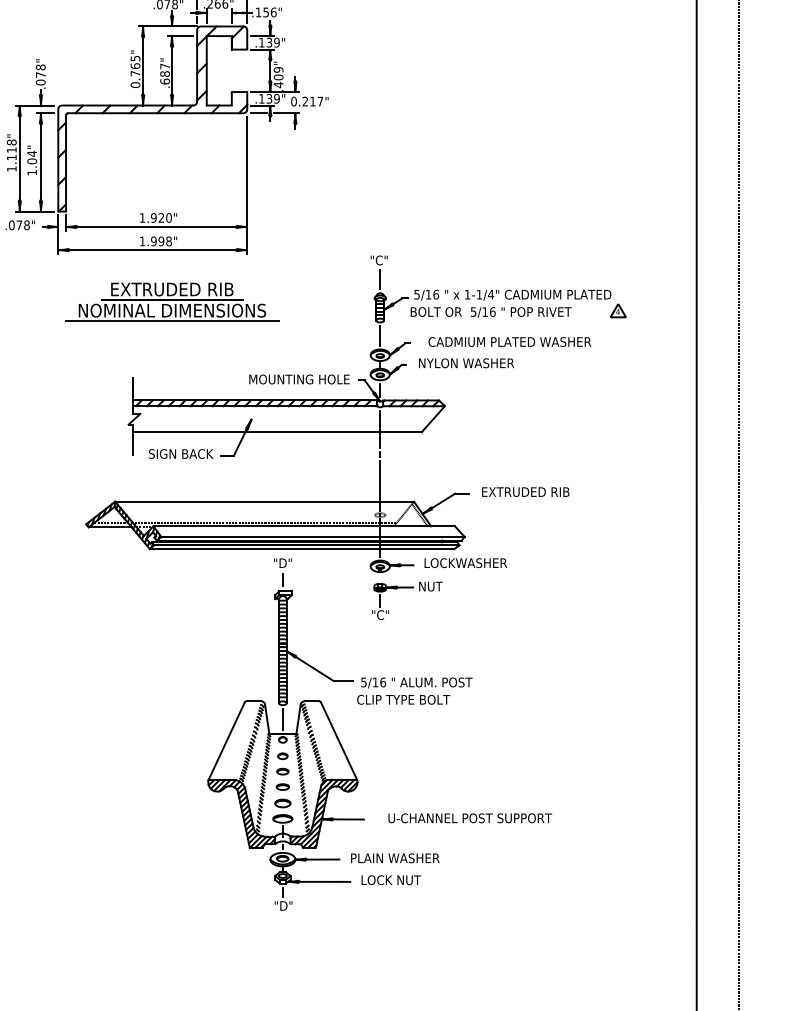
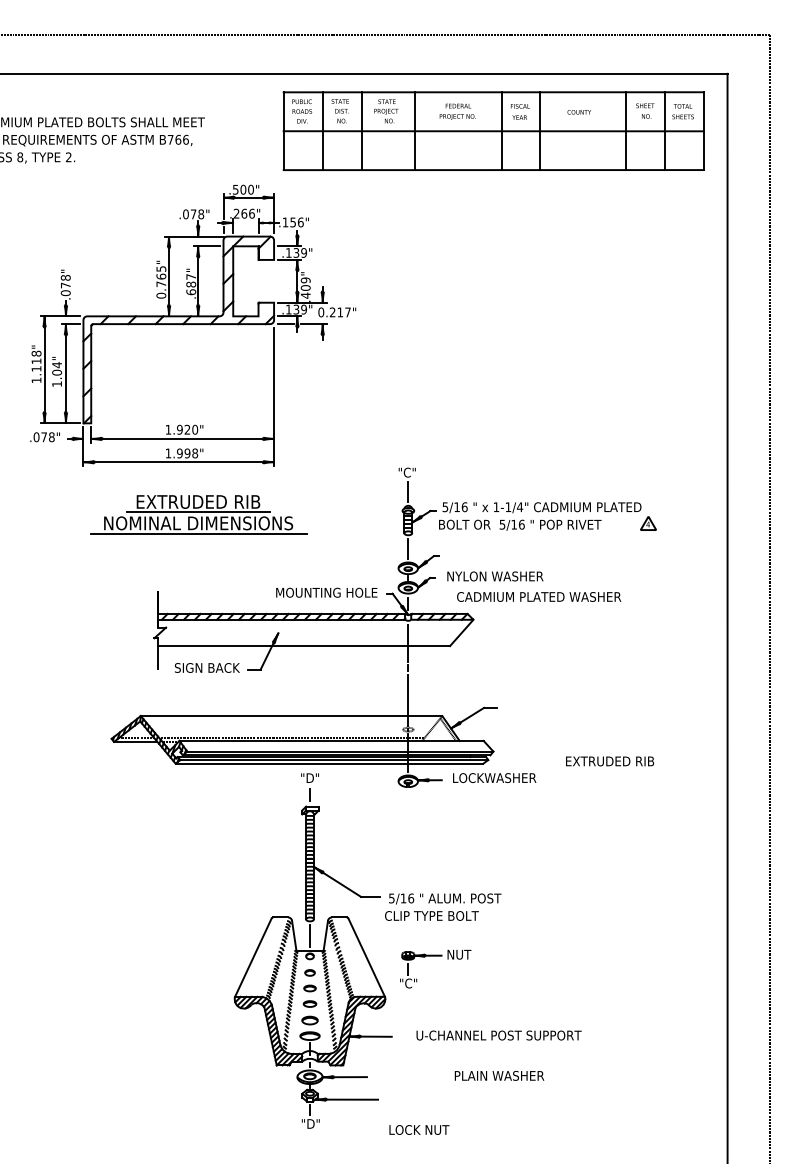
text: (510, 341) -> (539, 596), moved
text: (526, 492) -> (610, 761), moved
part: (407, 588) -> (435, 956), moved
text: (395, 857) -> (499, 1075), moved
text: (391, 879) -> (419, 1129), moved

